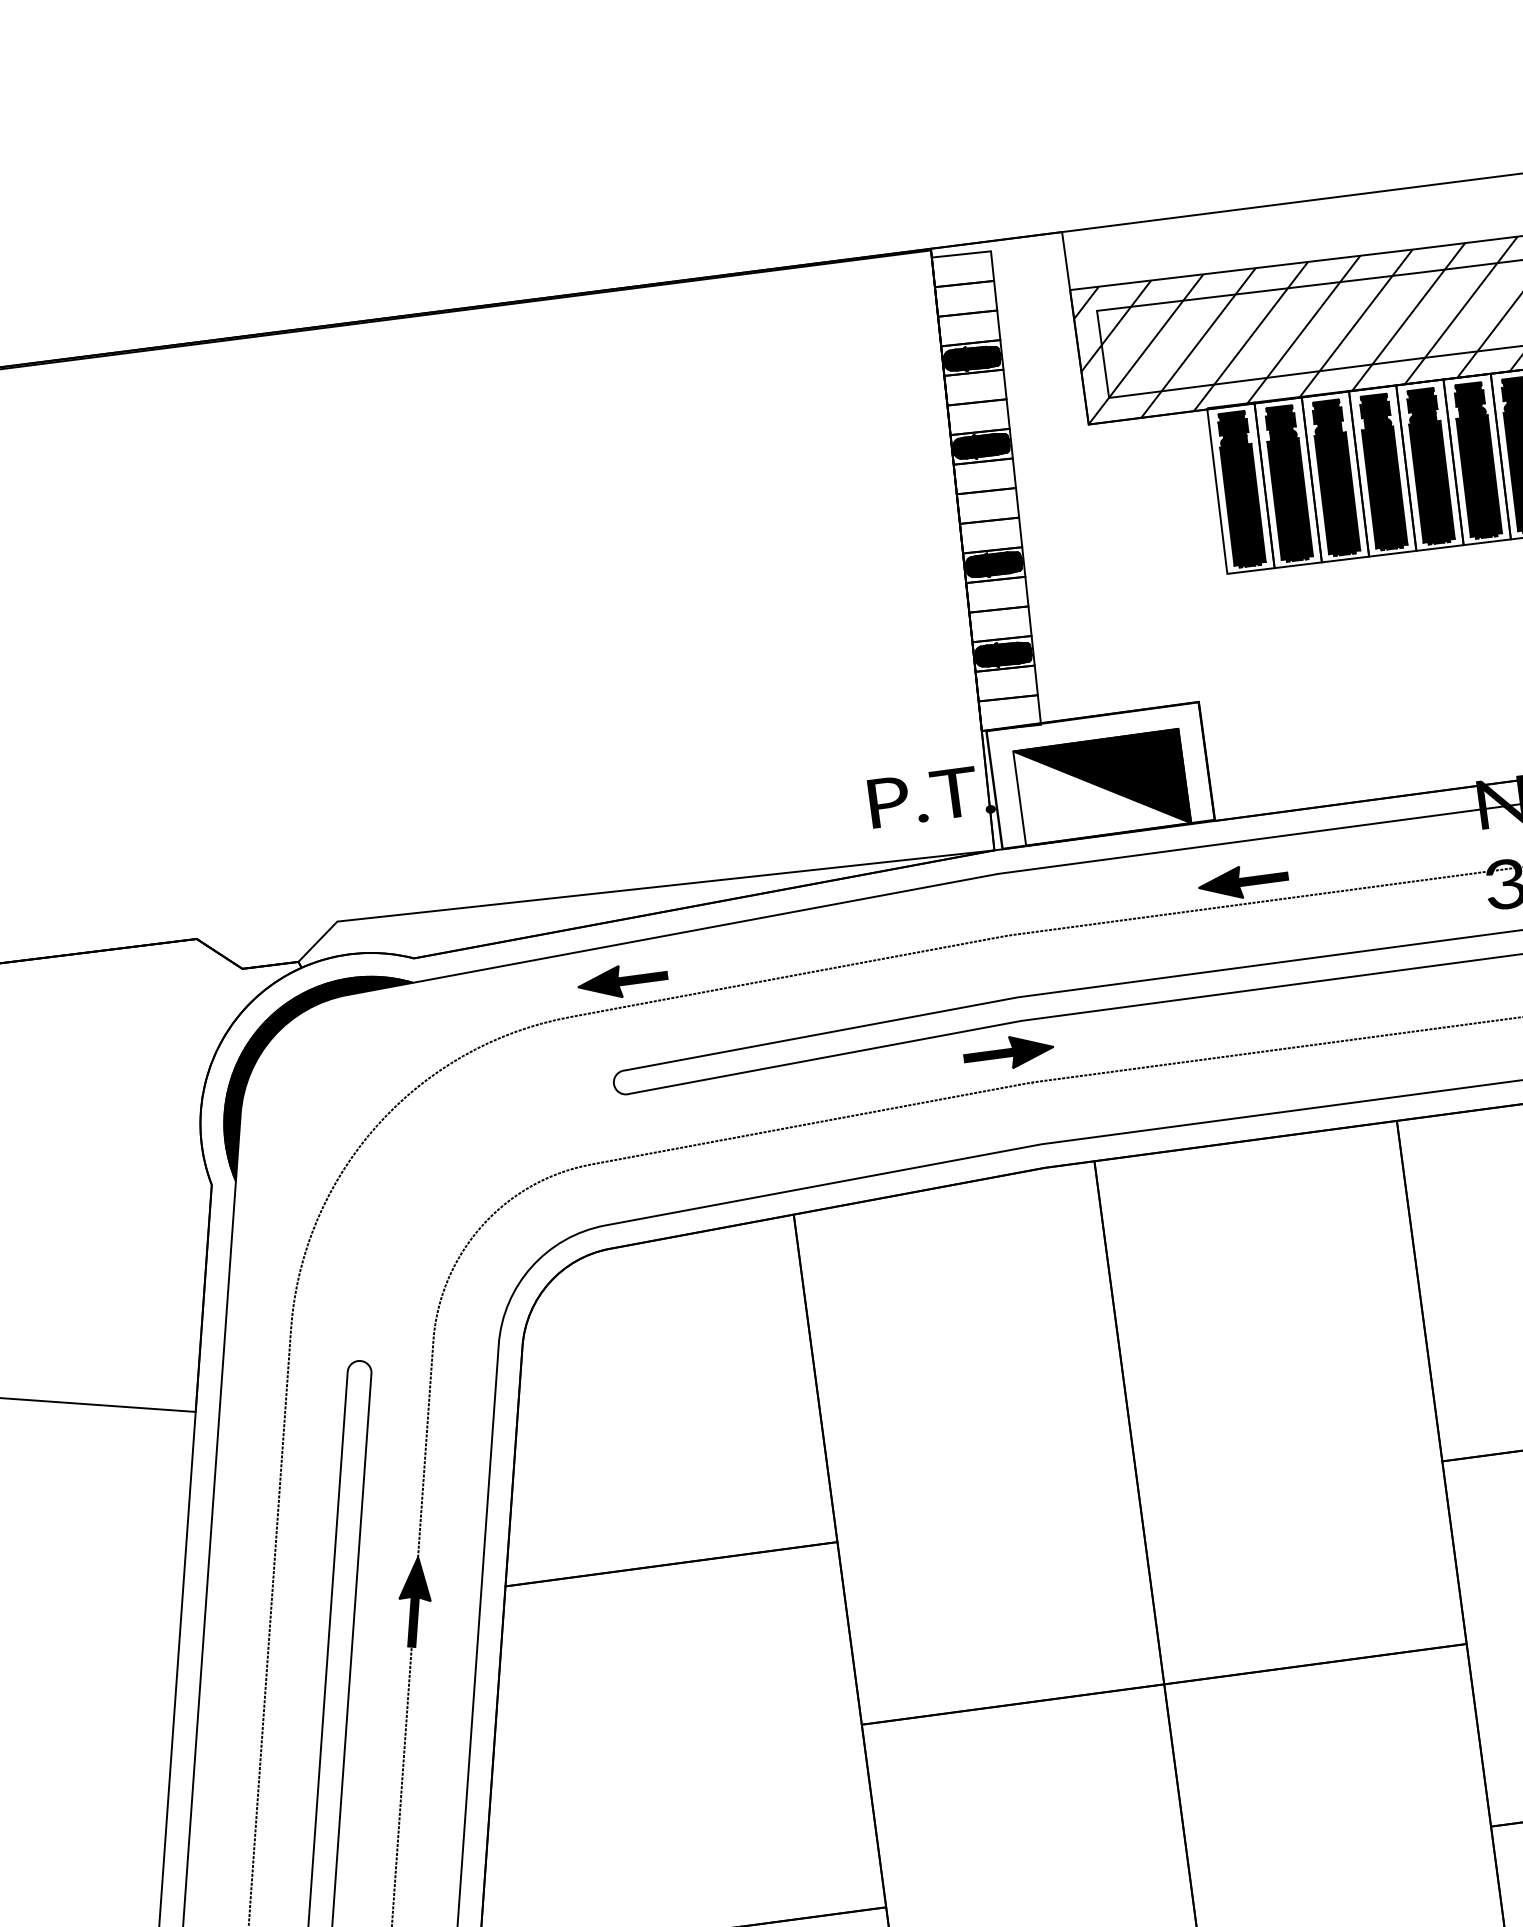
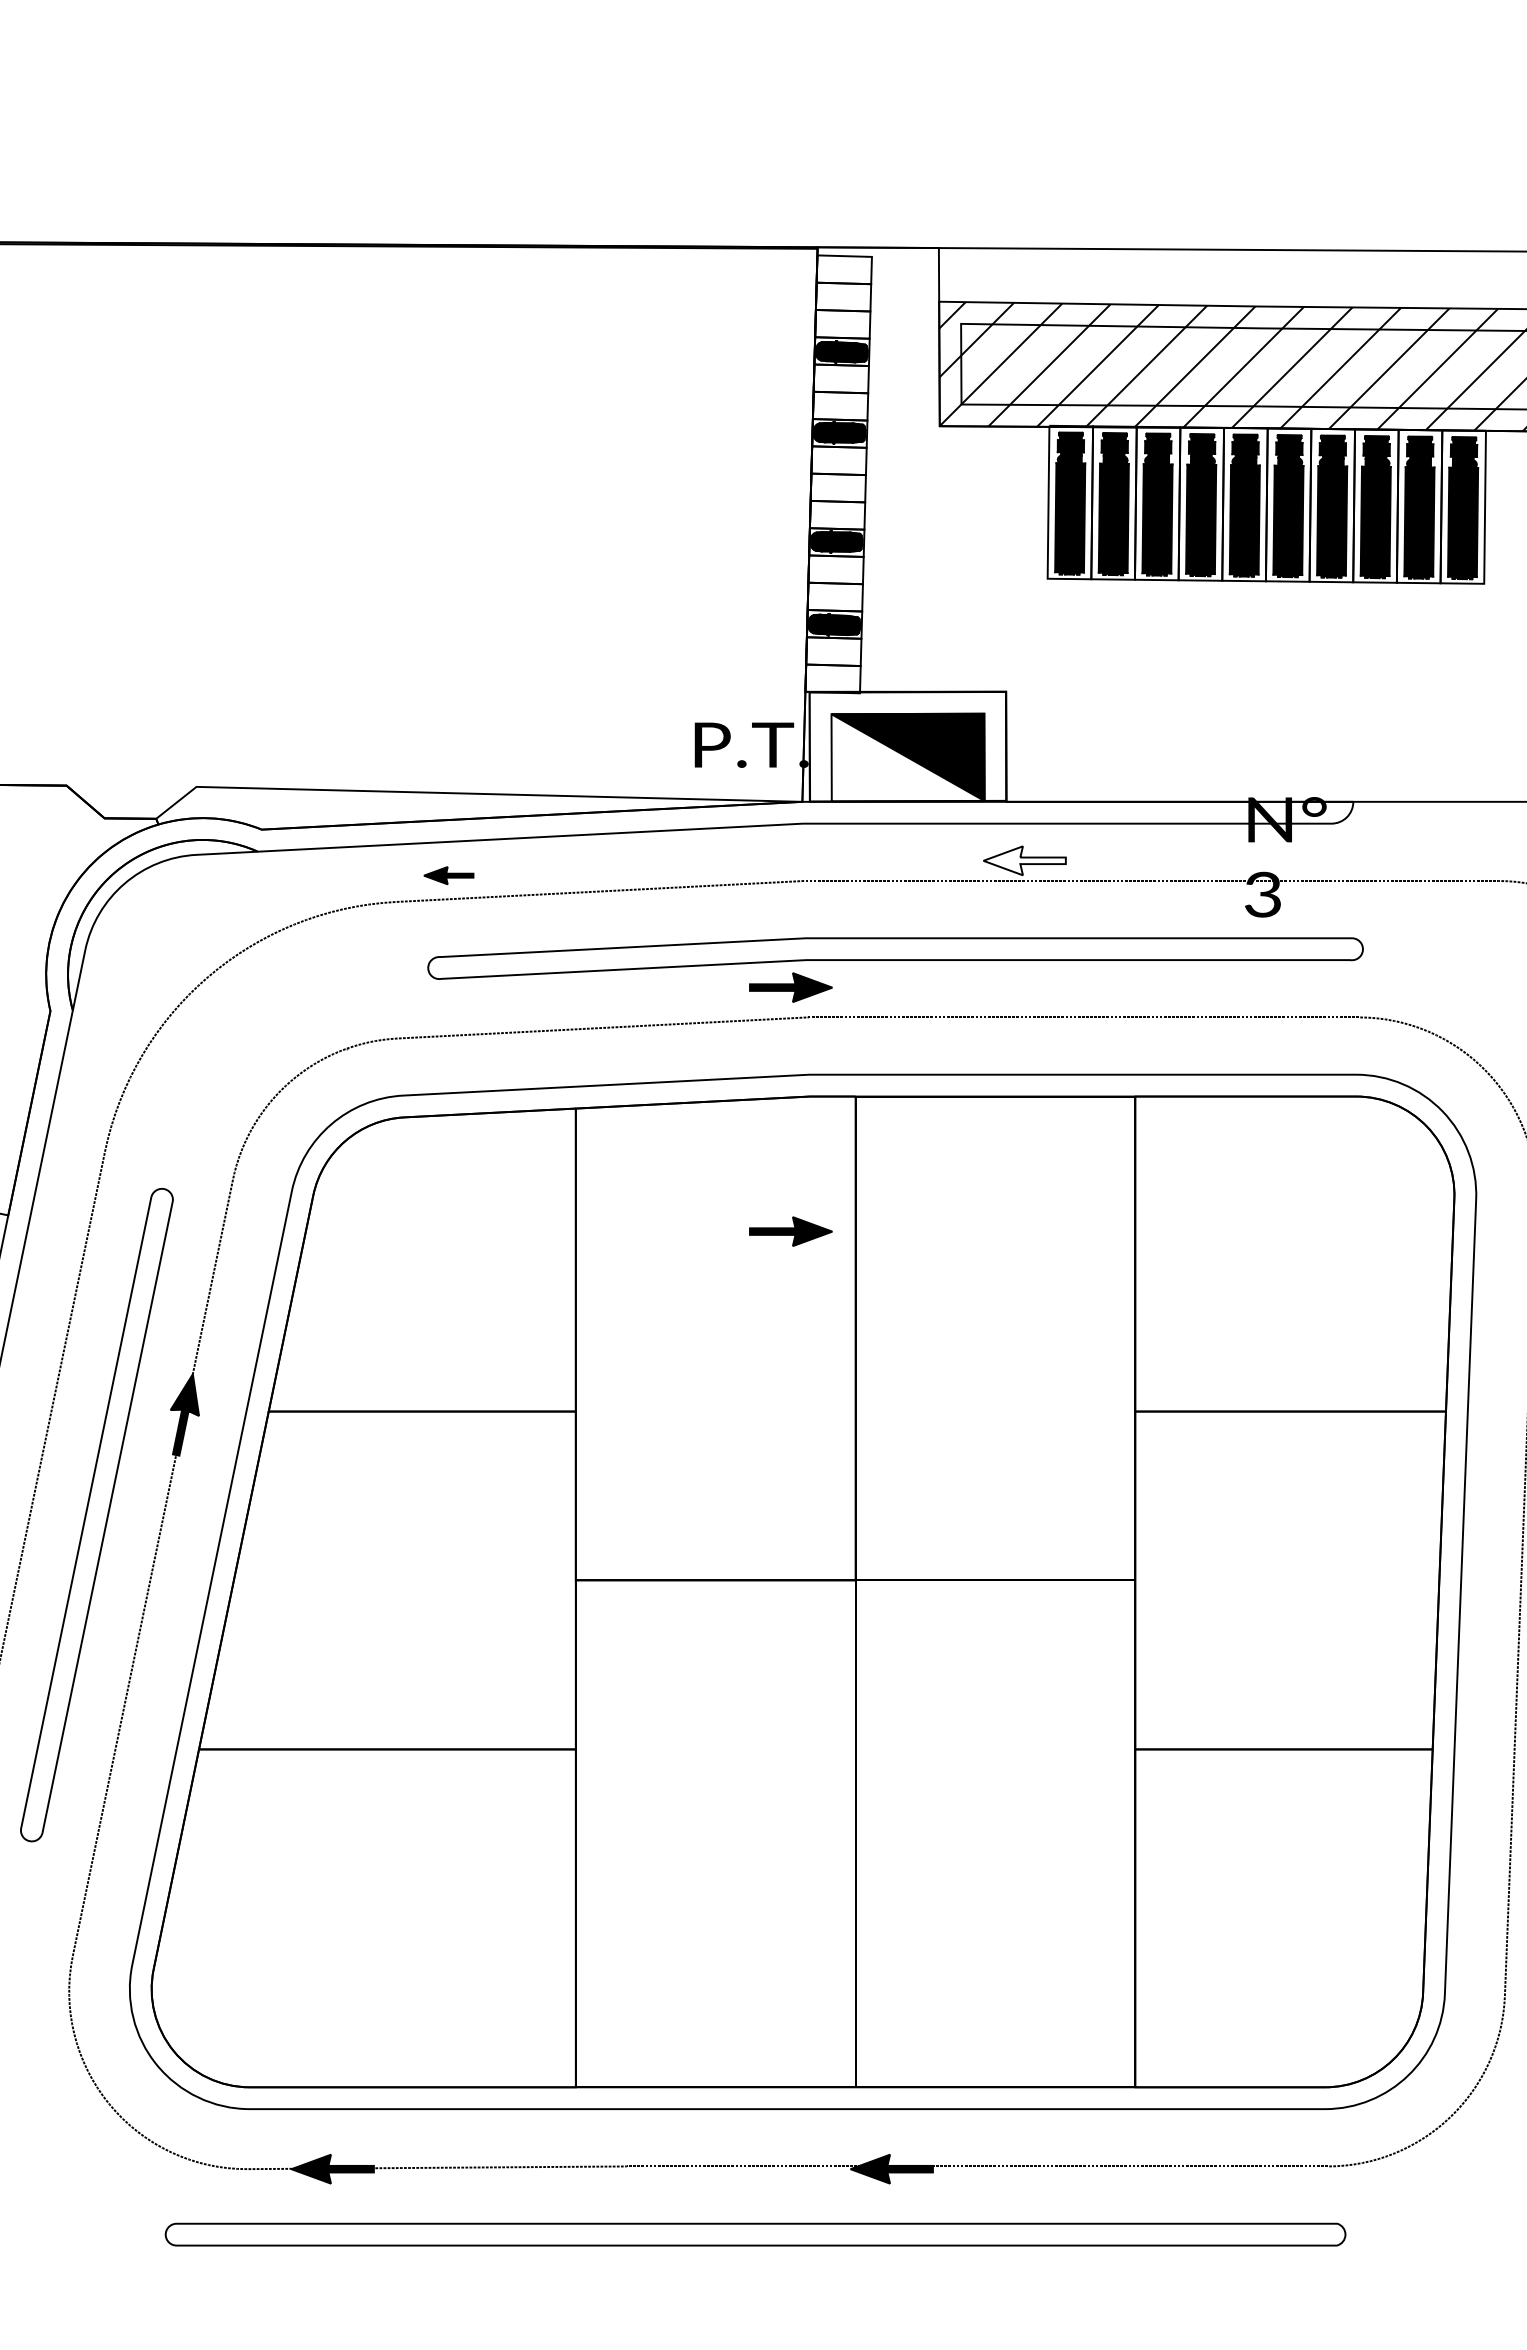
fill: (1242, 881) -> (1024, 860), removed
part: (622, 981) -> (448, 875), size x0.6
fill: (320, 1075) -> (162, 924), removed
part: (1043, 1316) -> (790, 1231), added

